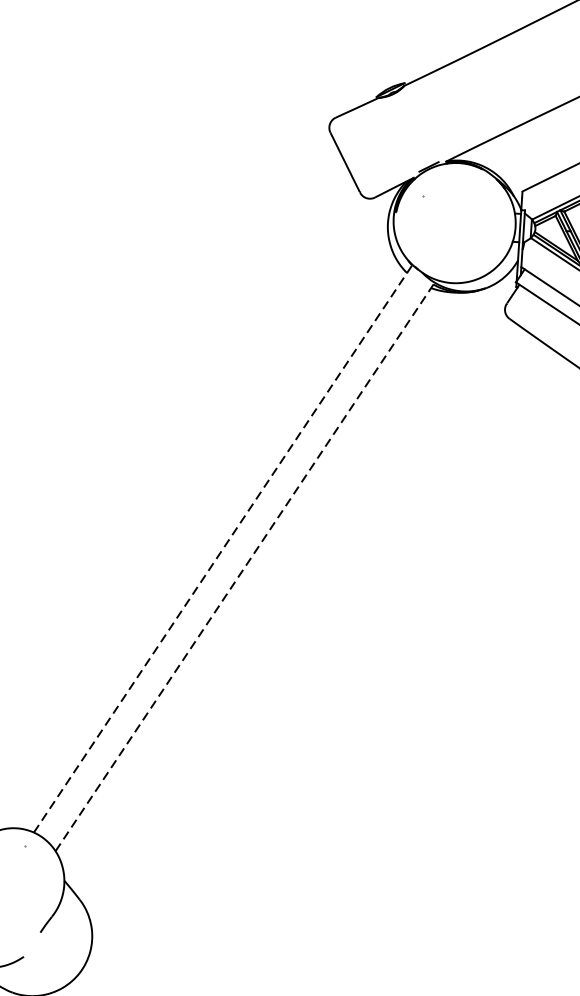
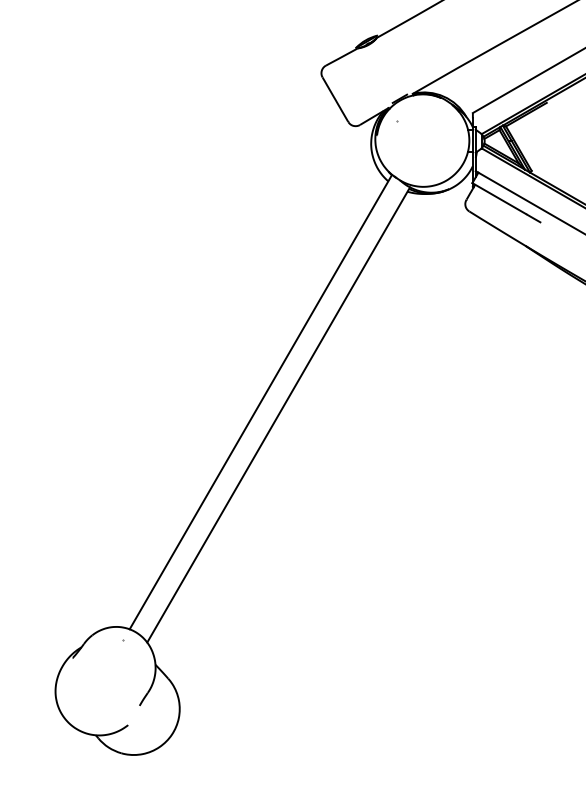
line: (224, 548) -> (261, 401), dashed -> solid
line: (244, 566) -> (278, 414), dashed -> solid

